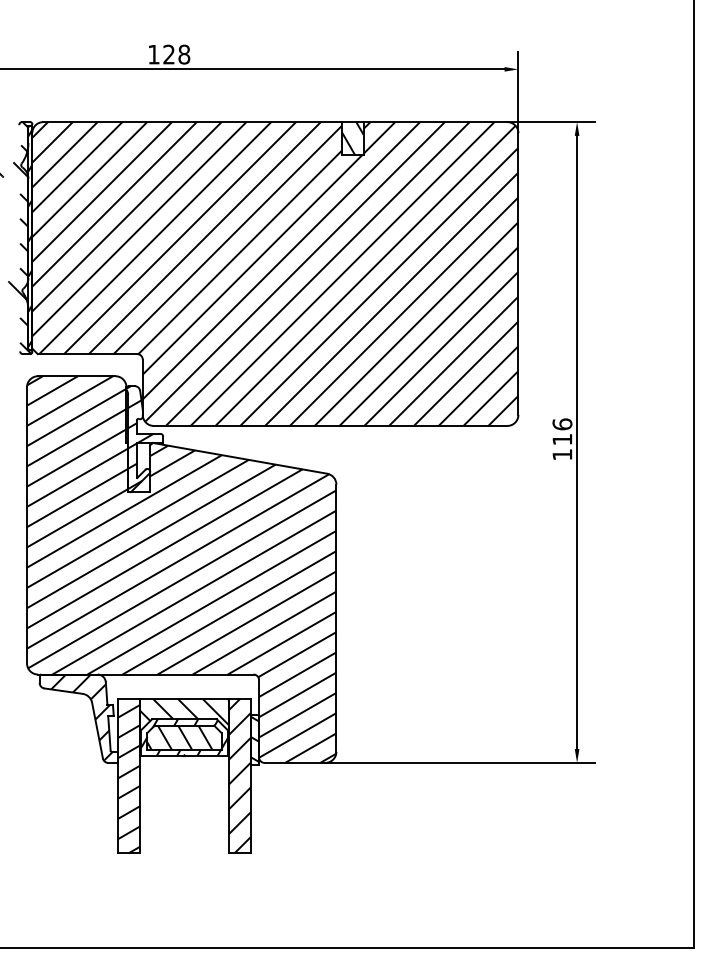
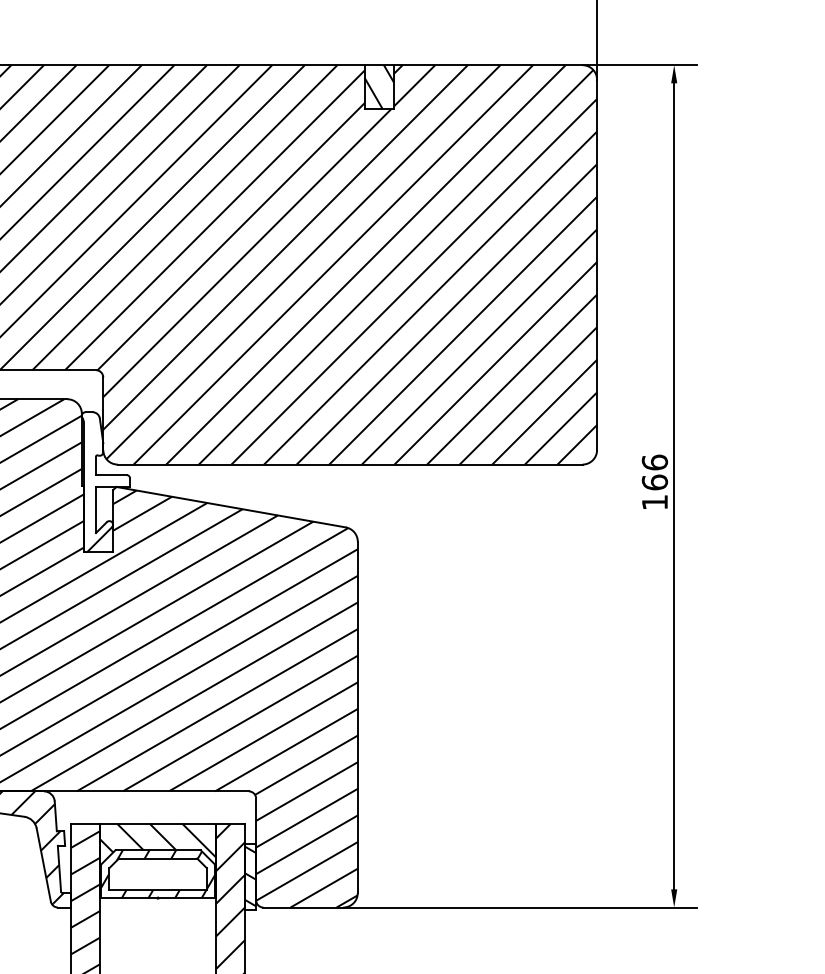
hatch: (139, 437) -> (98, 479), removed
text: (562, 439) -> (655, 482), 116 -> 166
hatch: (179, 737) -> (151, 874), removed

